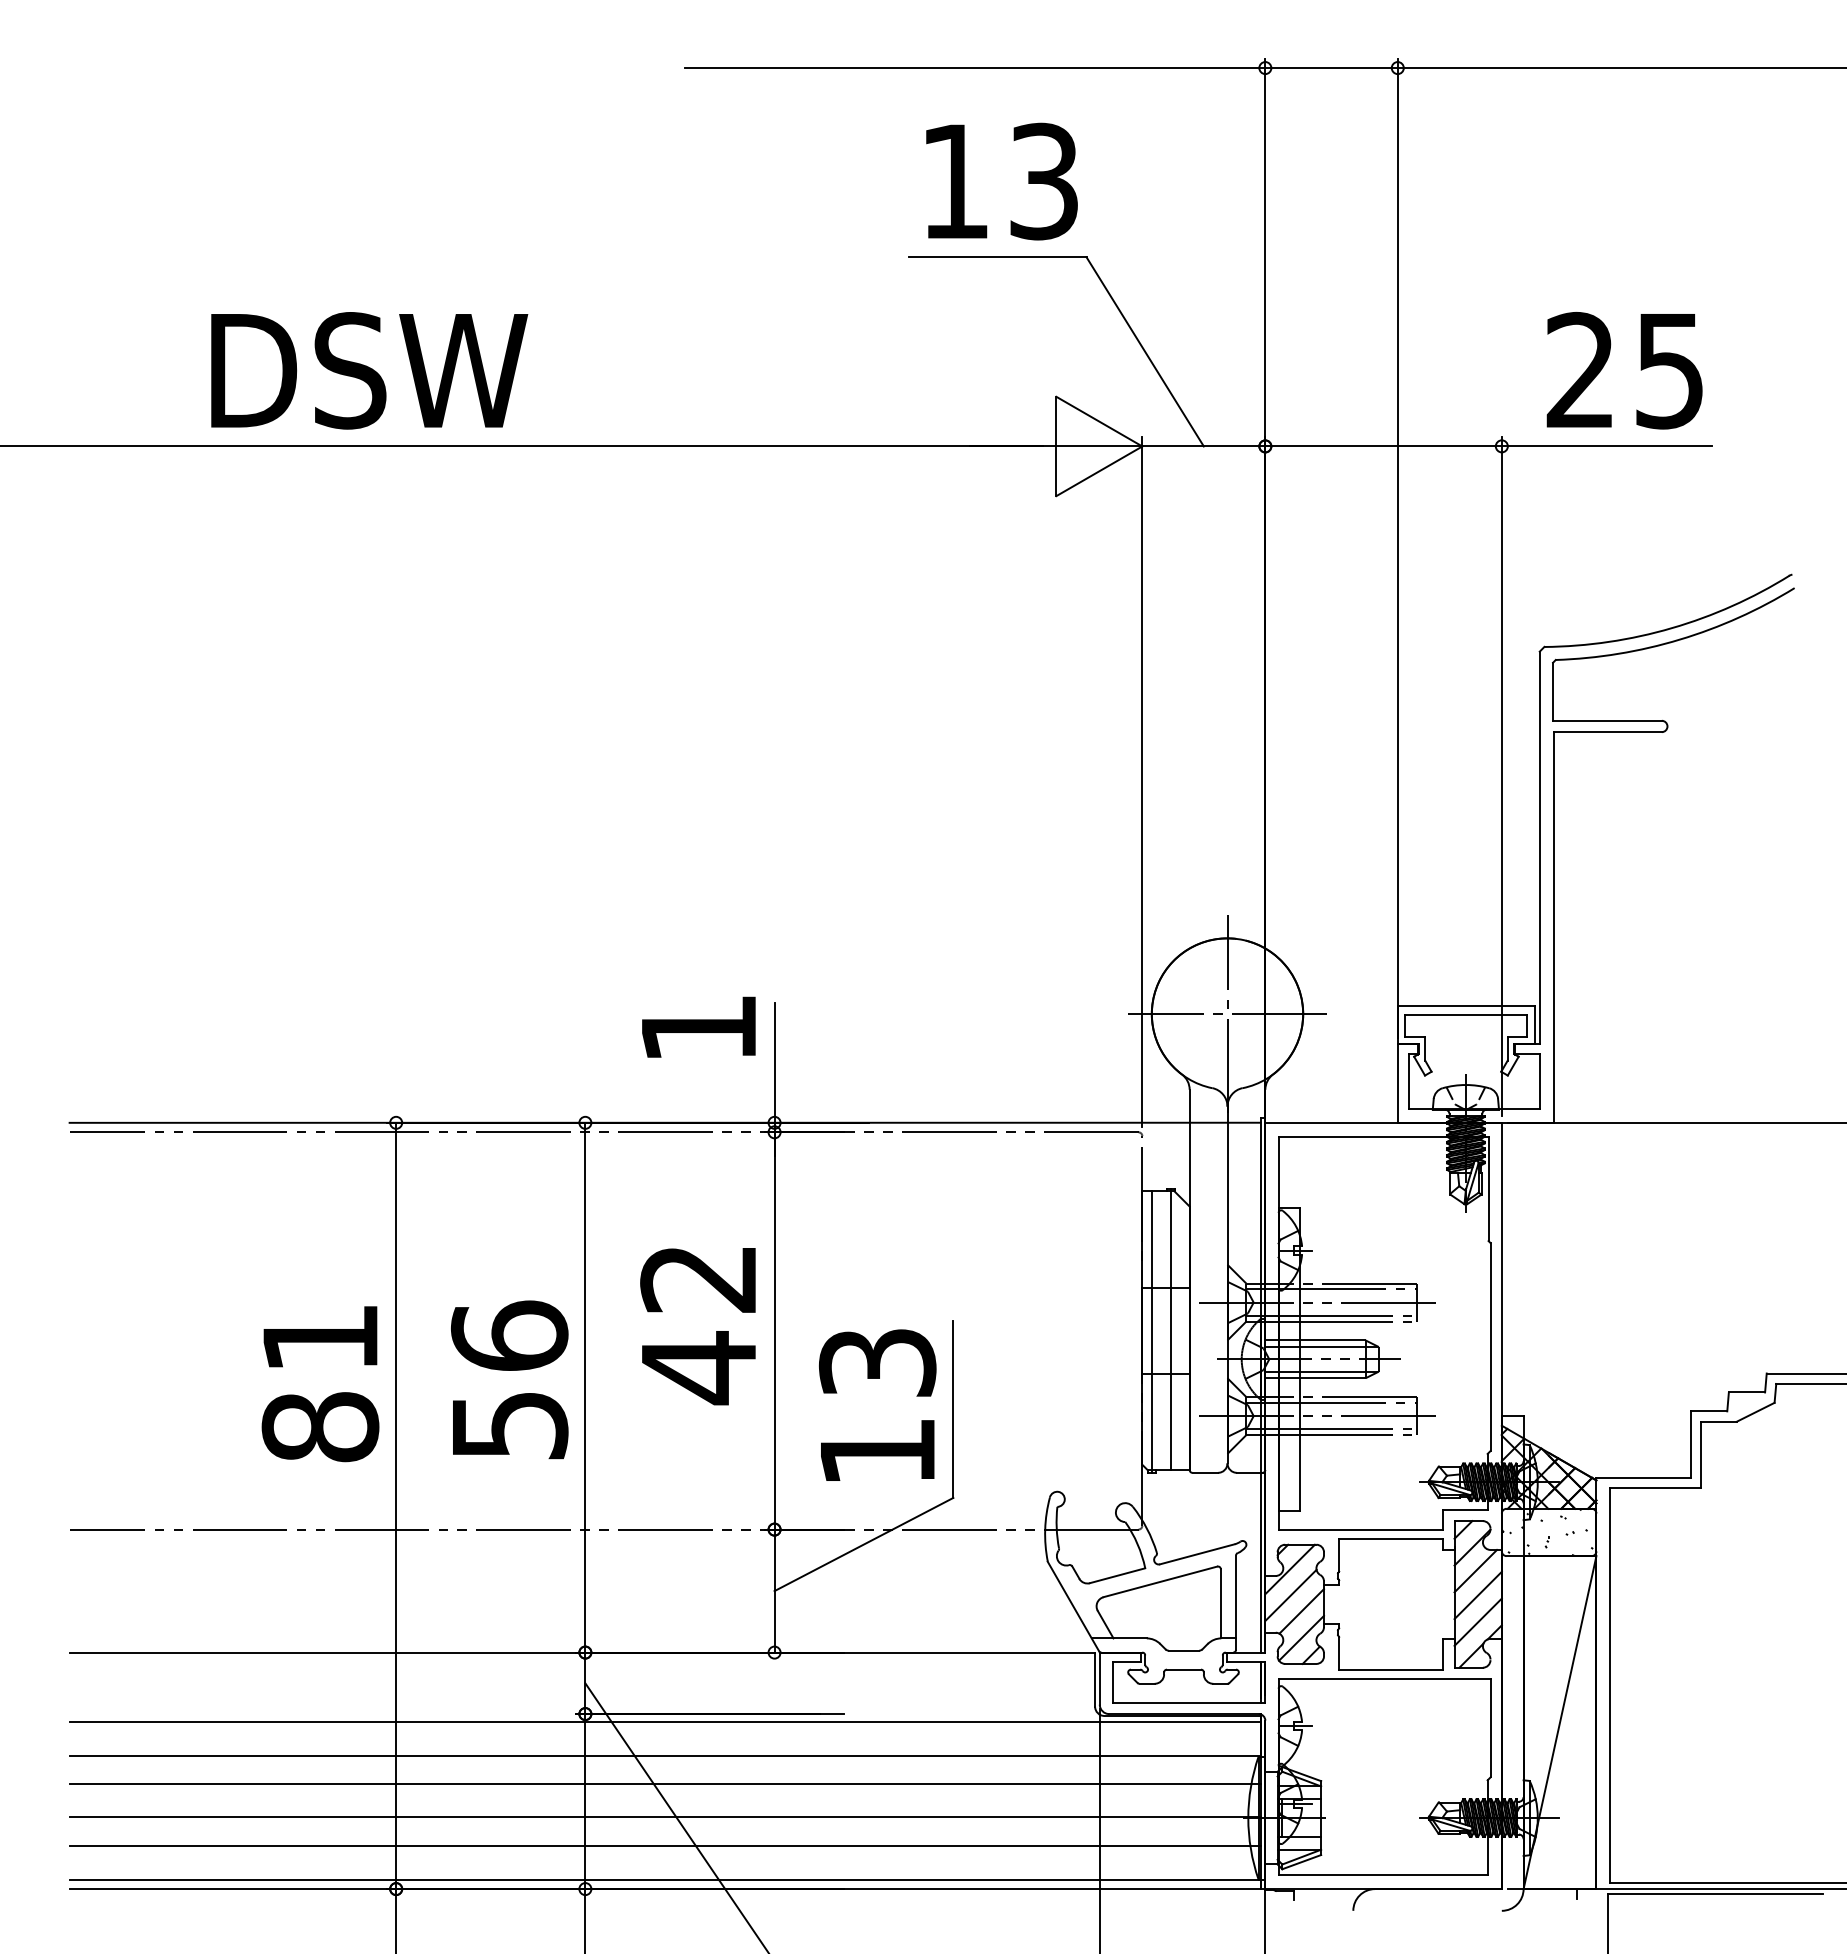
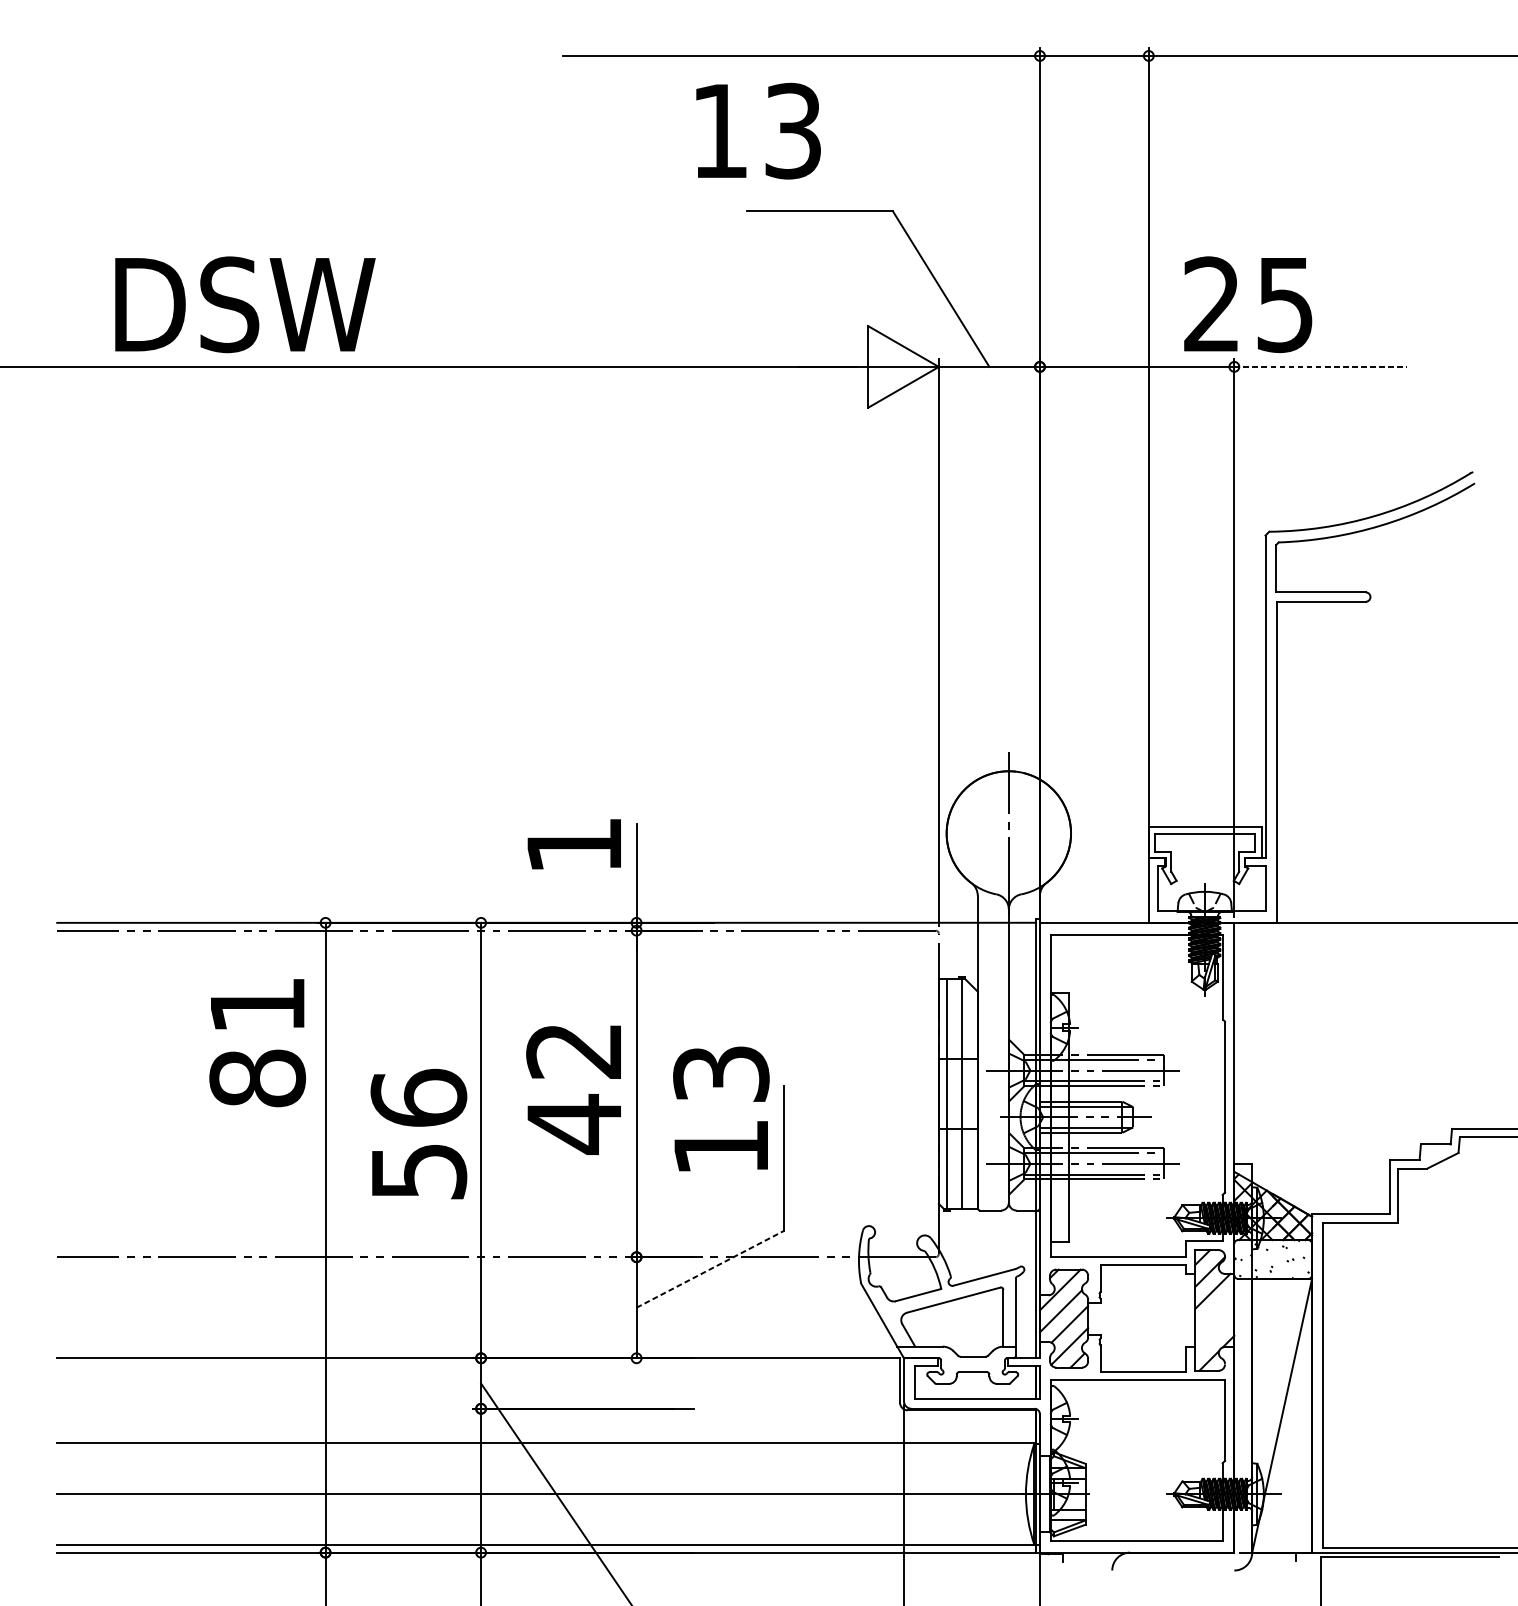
text: (1001, 181) -> (758, 131), moved
text: (369, 370) -> (245, 304), moved
text: (1624, 370) -> (1248, 304), moved
line: (1607, 446) -> (1321, 366), solid -> dashed
line: (1227, 1014) -> (1008, 833), removed
text: (320, 1384) -> (257, 1043), moved
text: (877, 1404) -> (721, 1108), moved
line: (863, 1544) -> (709, 1269), solid -> dashed
line: (1477, 1595) -> (1214, 1311), removed
line: (1477, 1621) -> (1214, 1332), removed
line: (664, 1721) -> (546, 1414), removed
line: (664, 1784) -> (546, 1466), removed
line: (664, 1845) -> (546, 1516), removed

